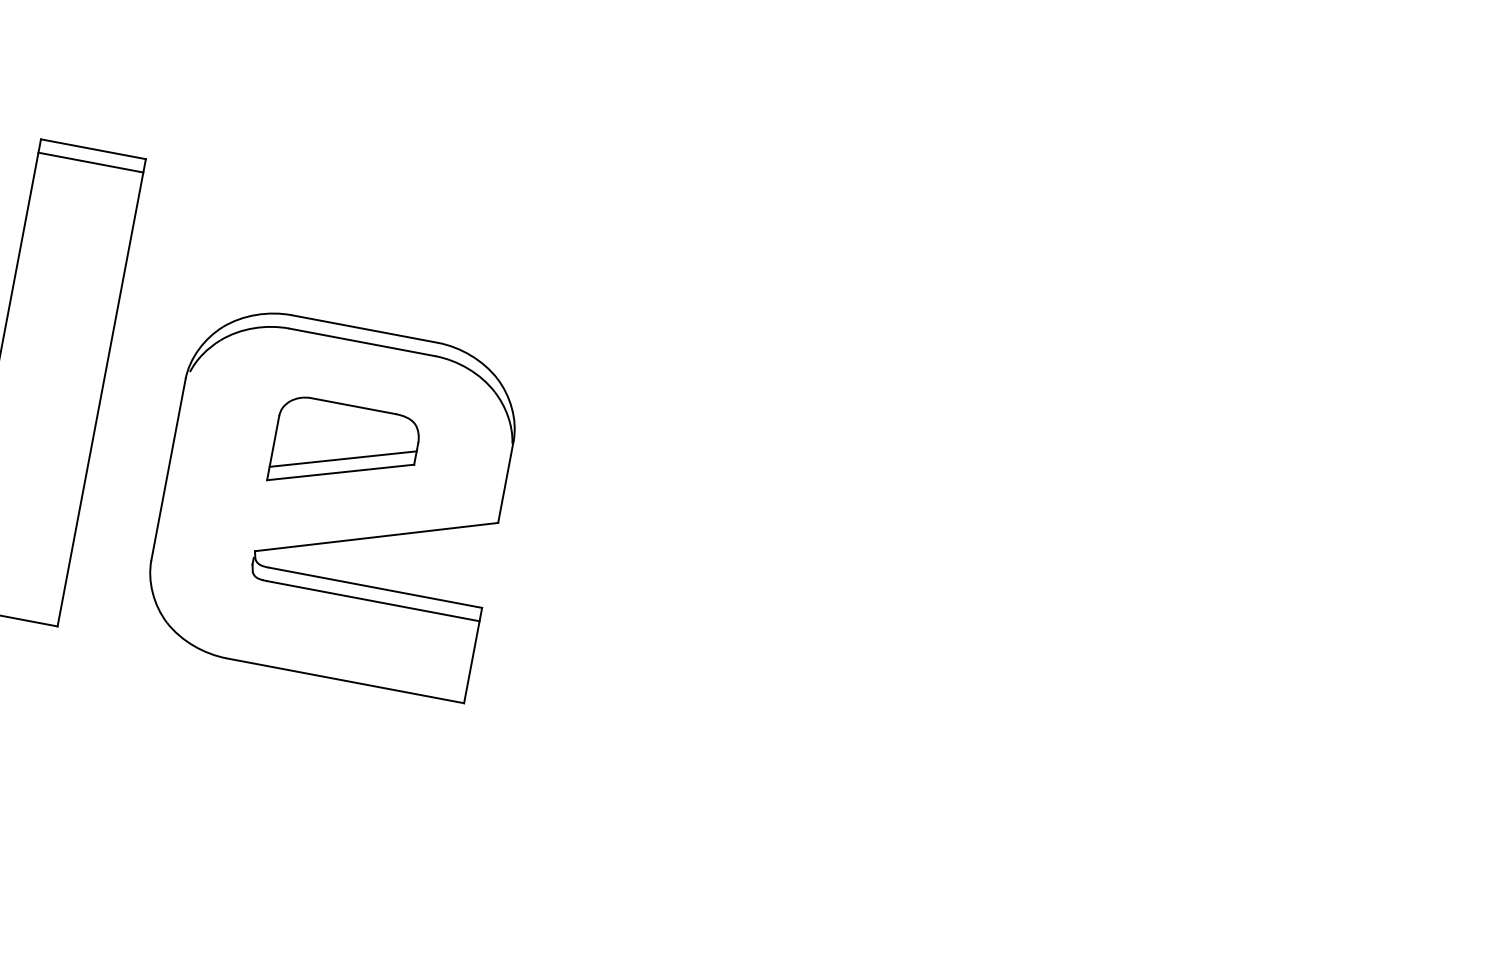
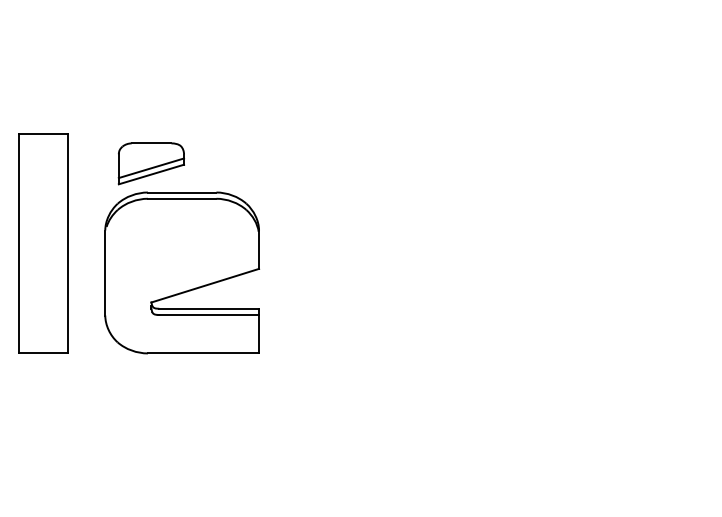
line: (90, 162) -> (43, 140), removed
part: (343, 448) -> (150, 163), moved

